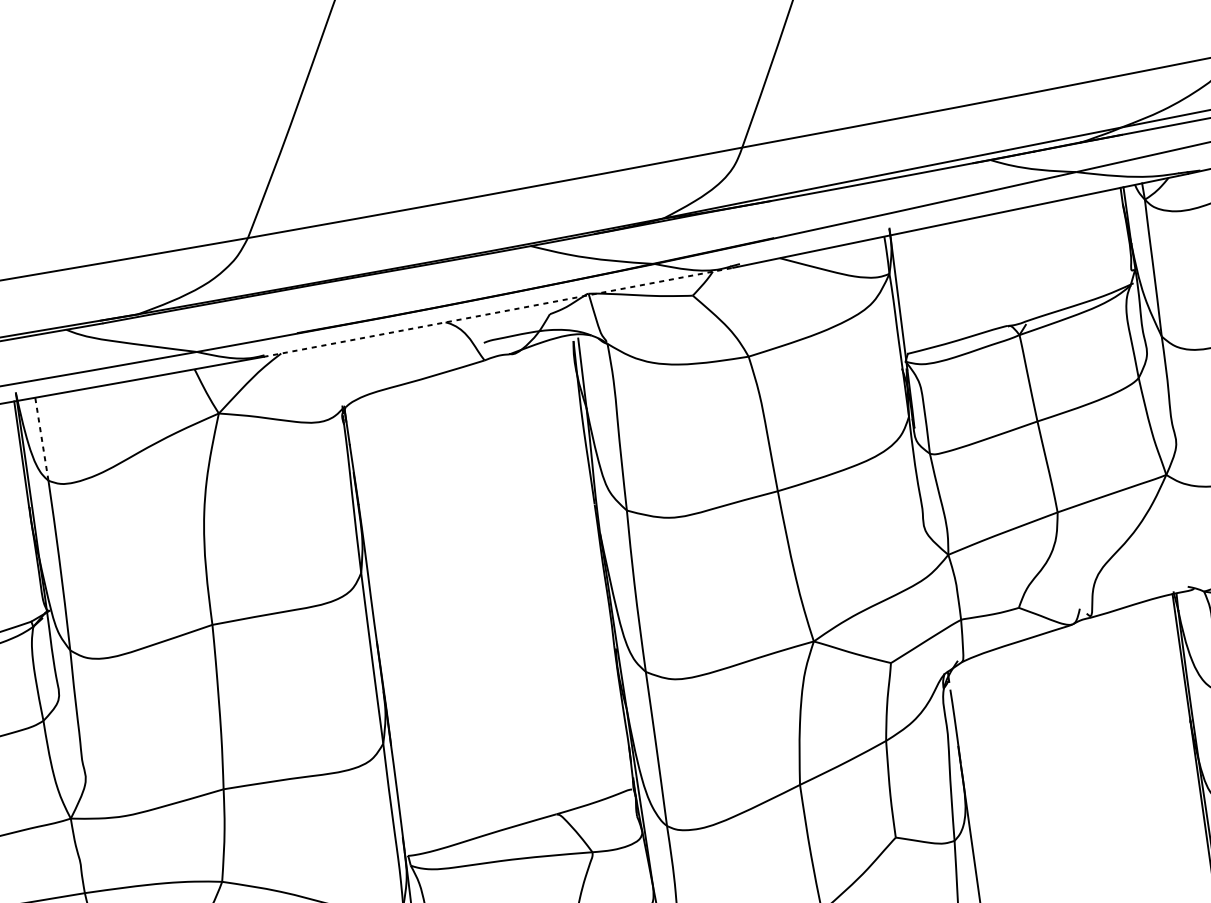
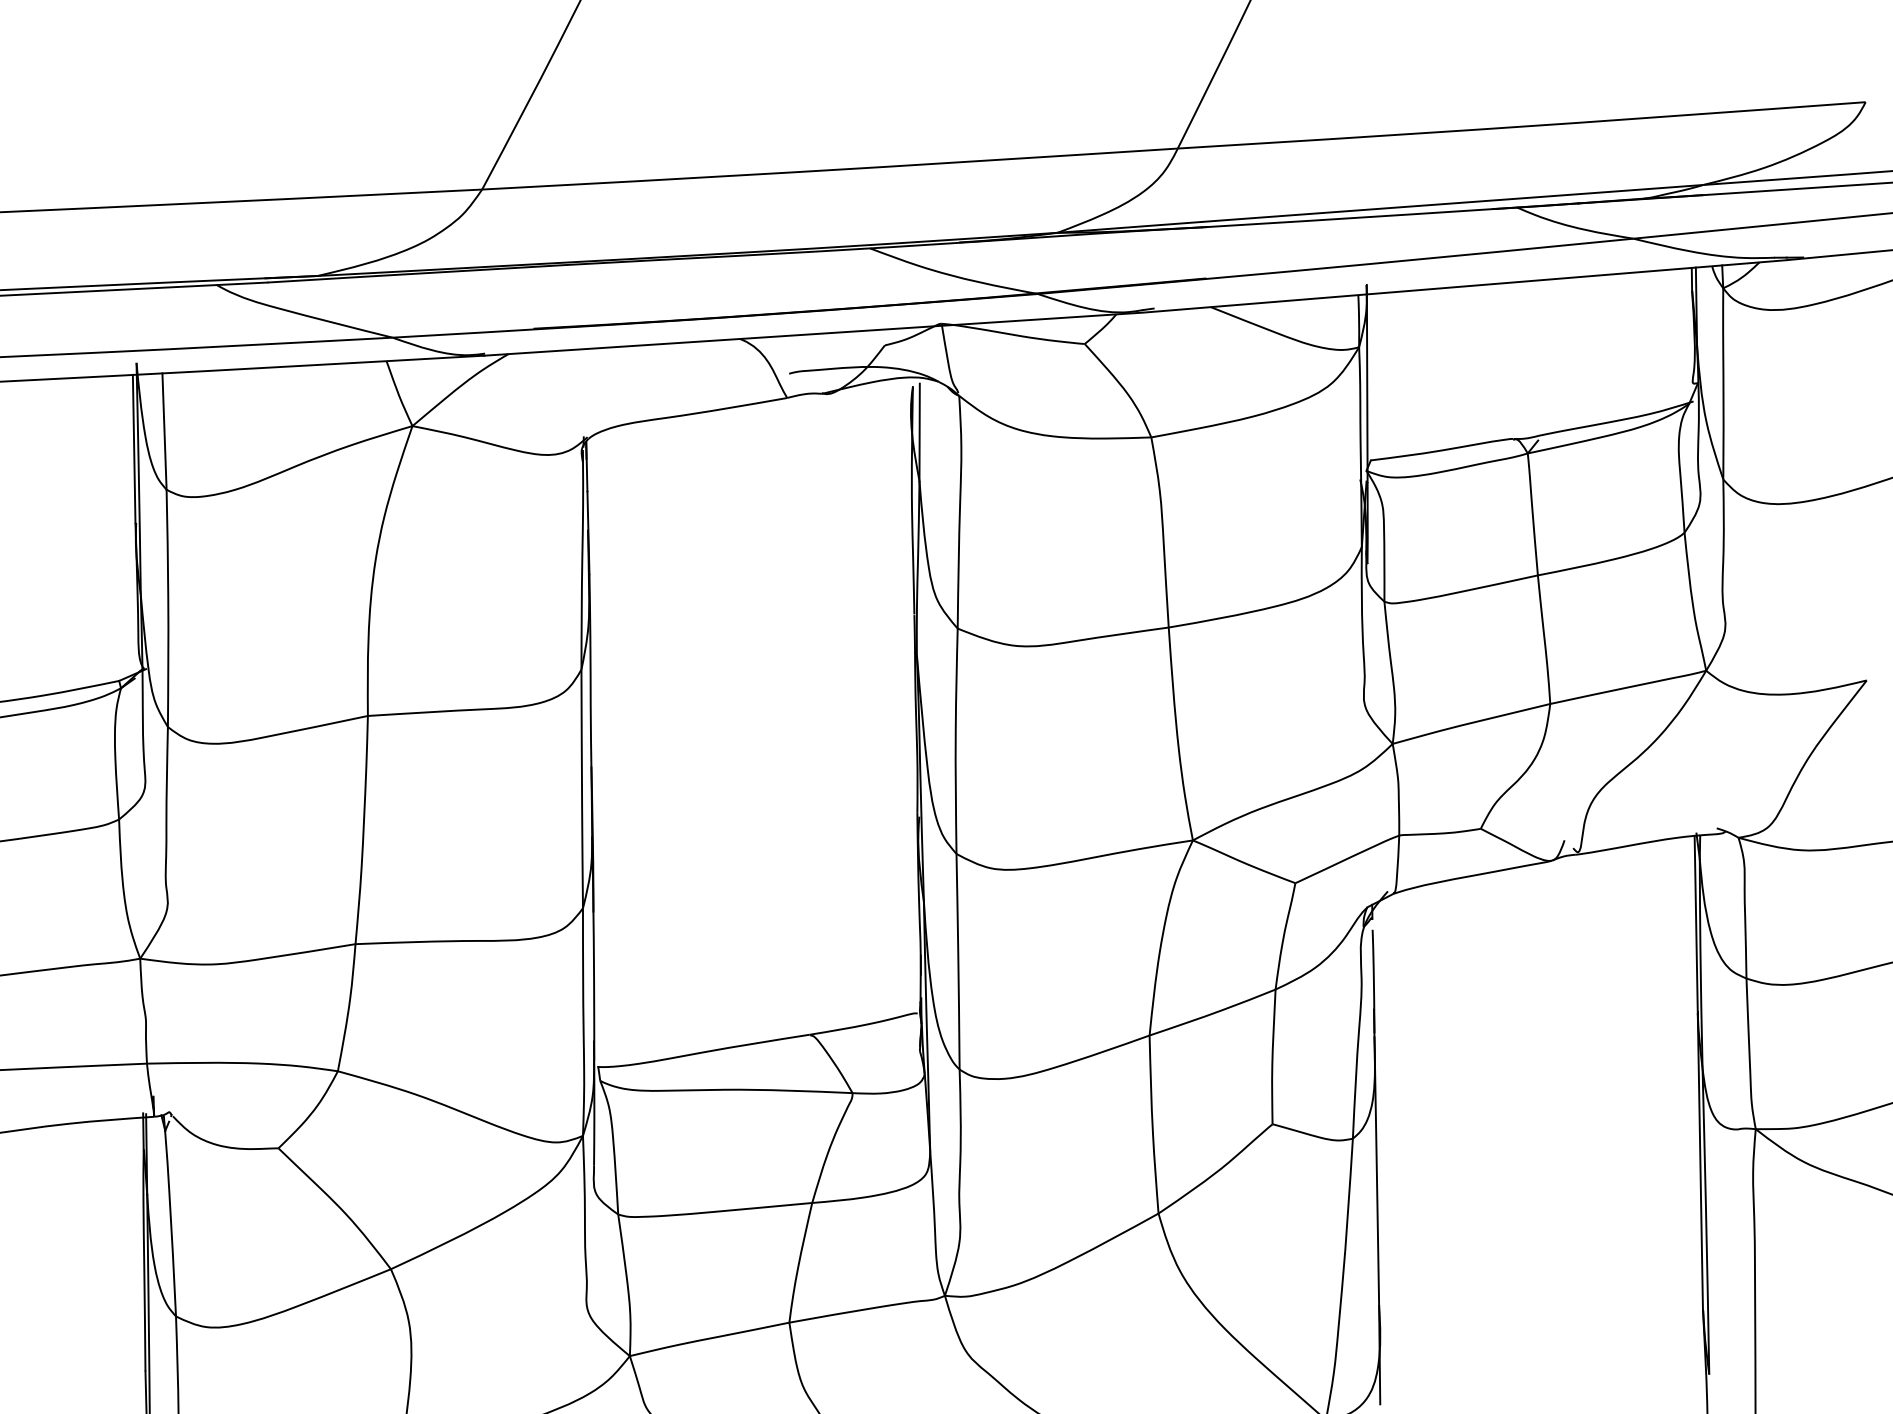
line: (497, 312) -> (813, 334), dashed -> solid
line: (41, 439) -> (164, 431), dashed -> solid

